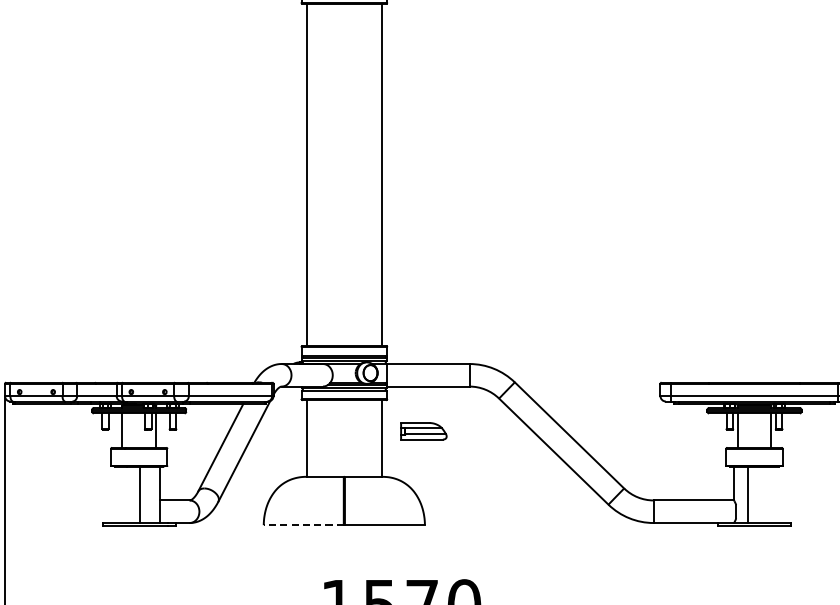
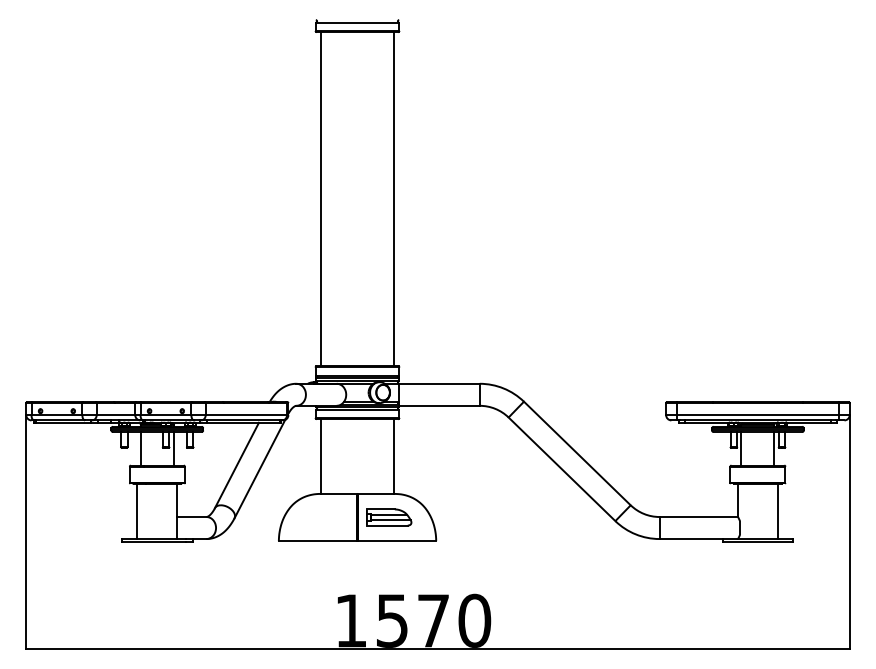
part: (424, 431) -> (389, 517), moved
line: (140, 494) -> (137, 511), moved
line: (747, 494) -> (777, 511), moved
line: (303, 525) -> (317, 541), dashed -> solid

